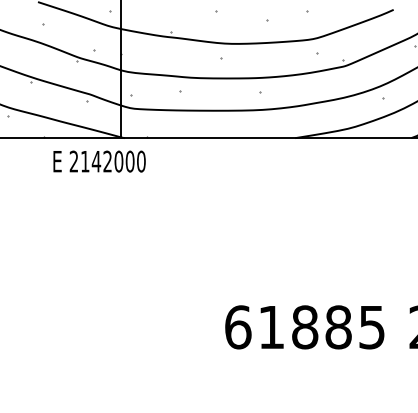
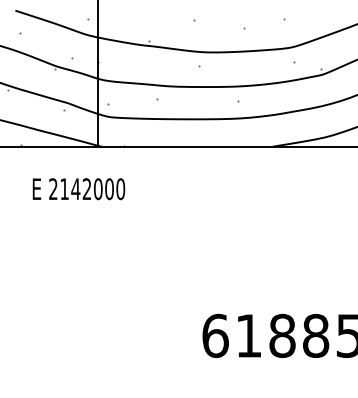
text: (99, 161) -> (78, 189), moved

